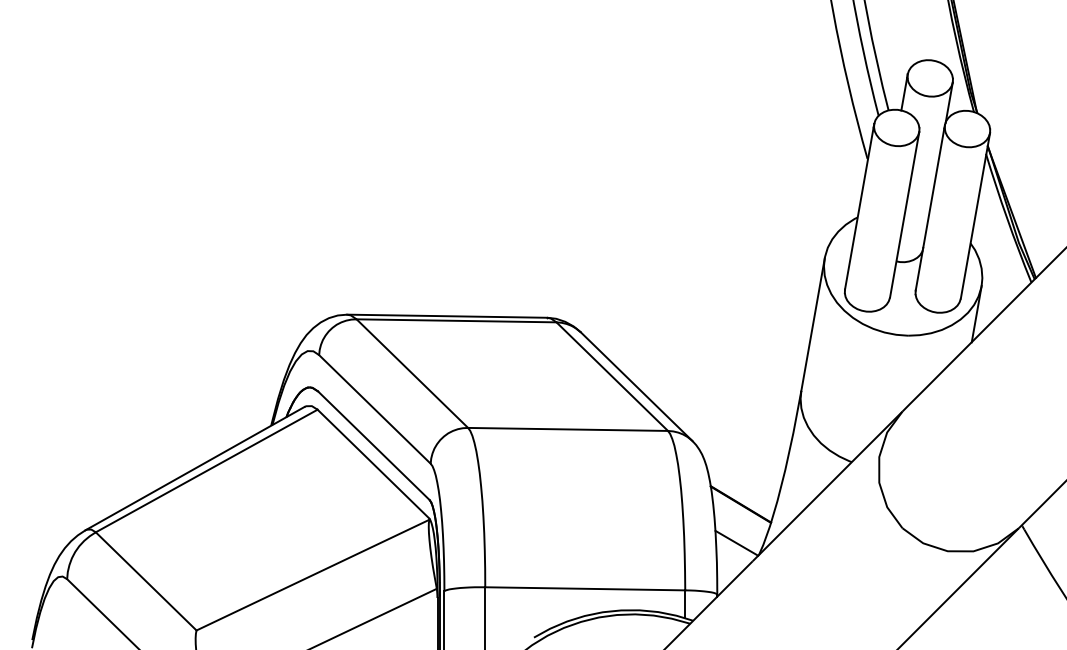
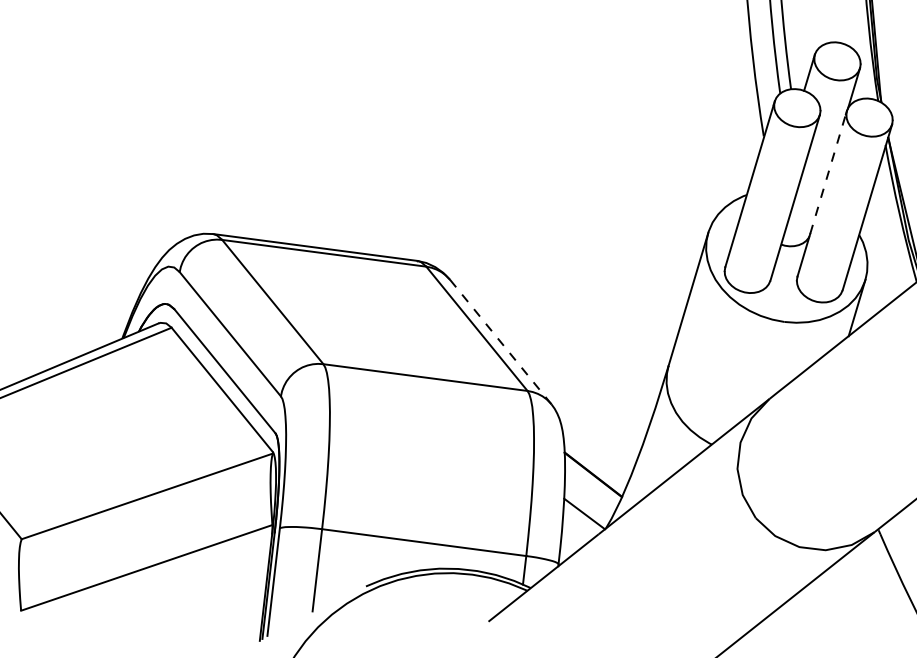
line: (933, 188) -> (827, 174), solid -> dashed
line: (636, 386) -> (500, 341), solid -> dashed

